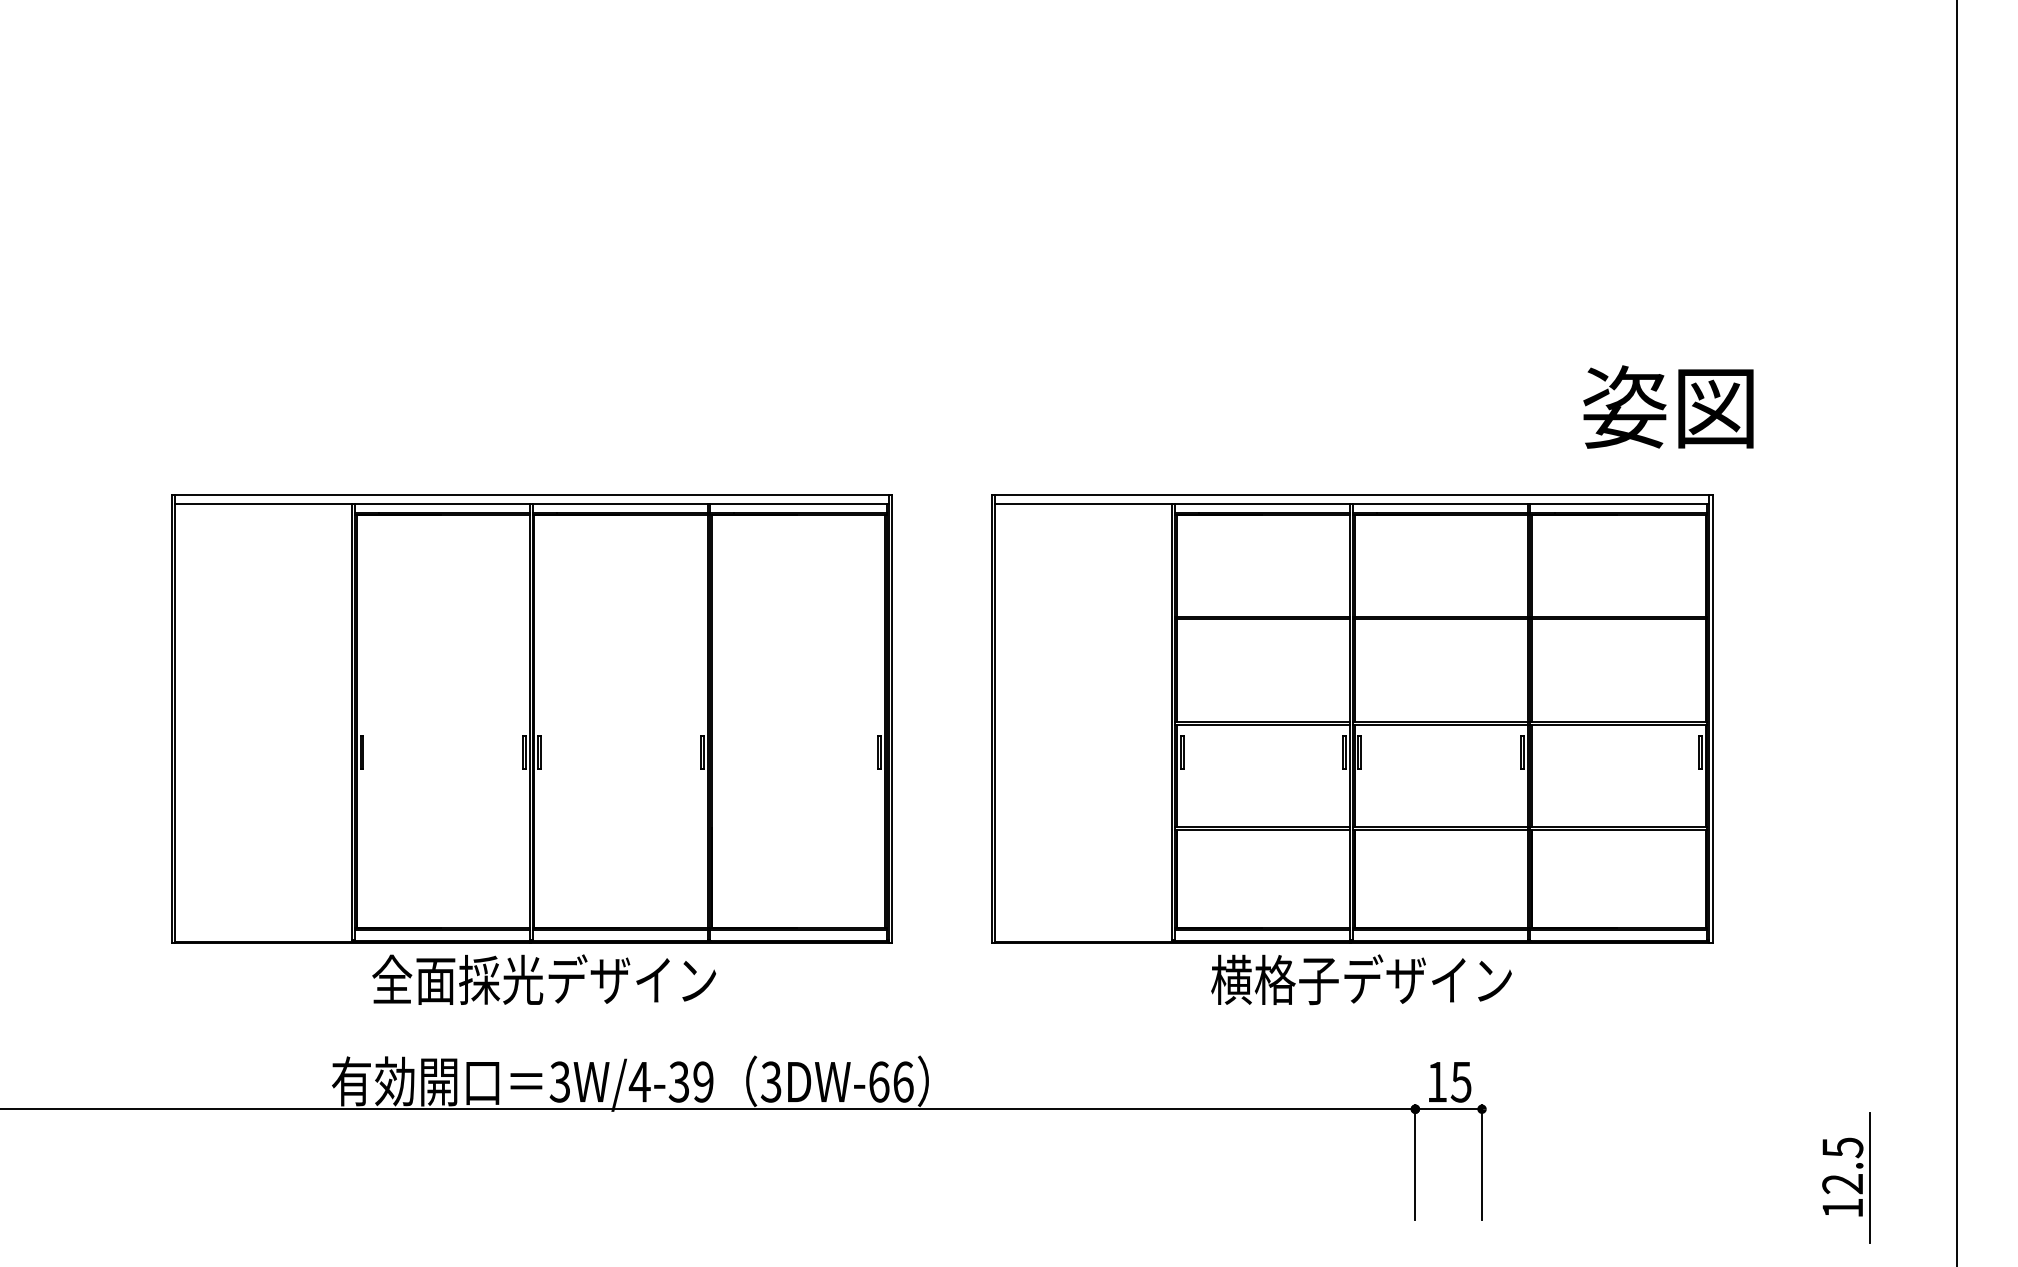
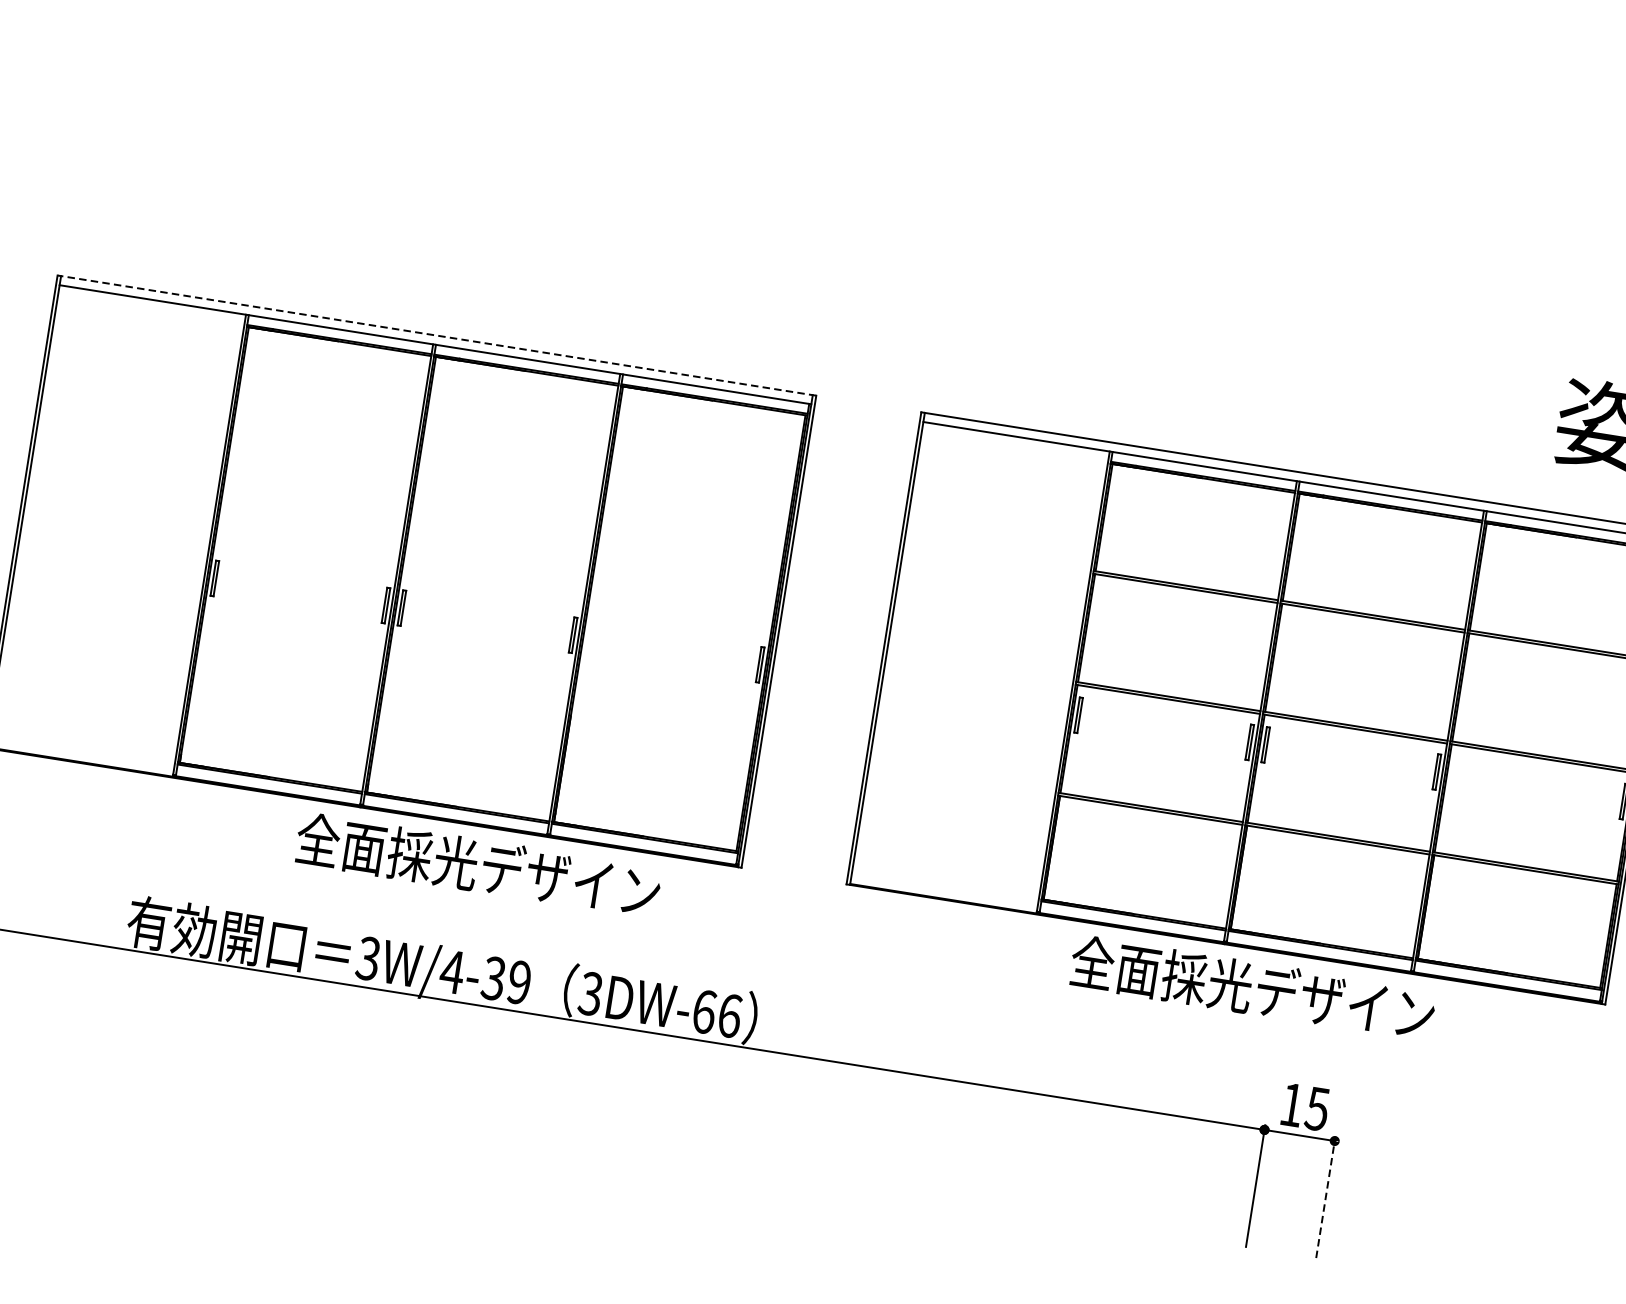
line: (531, 494) -> (436, 335), solid -> dashed
text: (544, 979) -> (478, 865), moved
text: (1383, 979) -> (1252, 988), 横格子デザイン -> 全面採光デザイン
line: (1482, 1162) -> (1326, 1197), solid -> dashed

